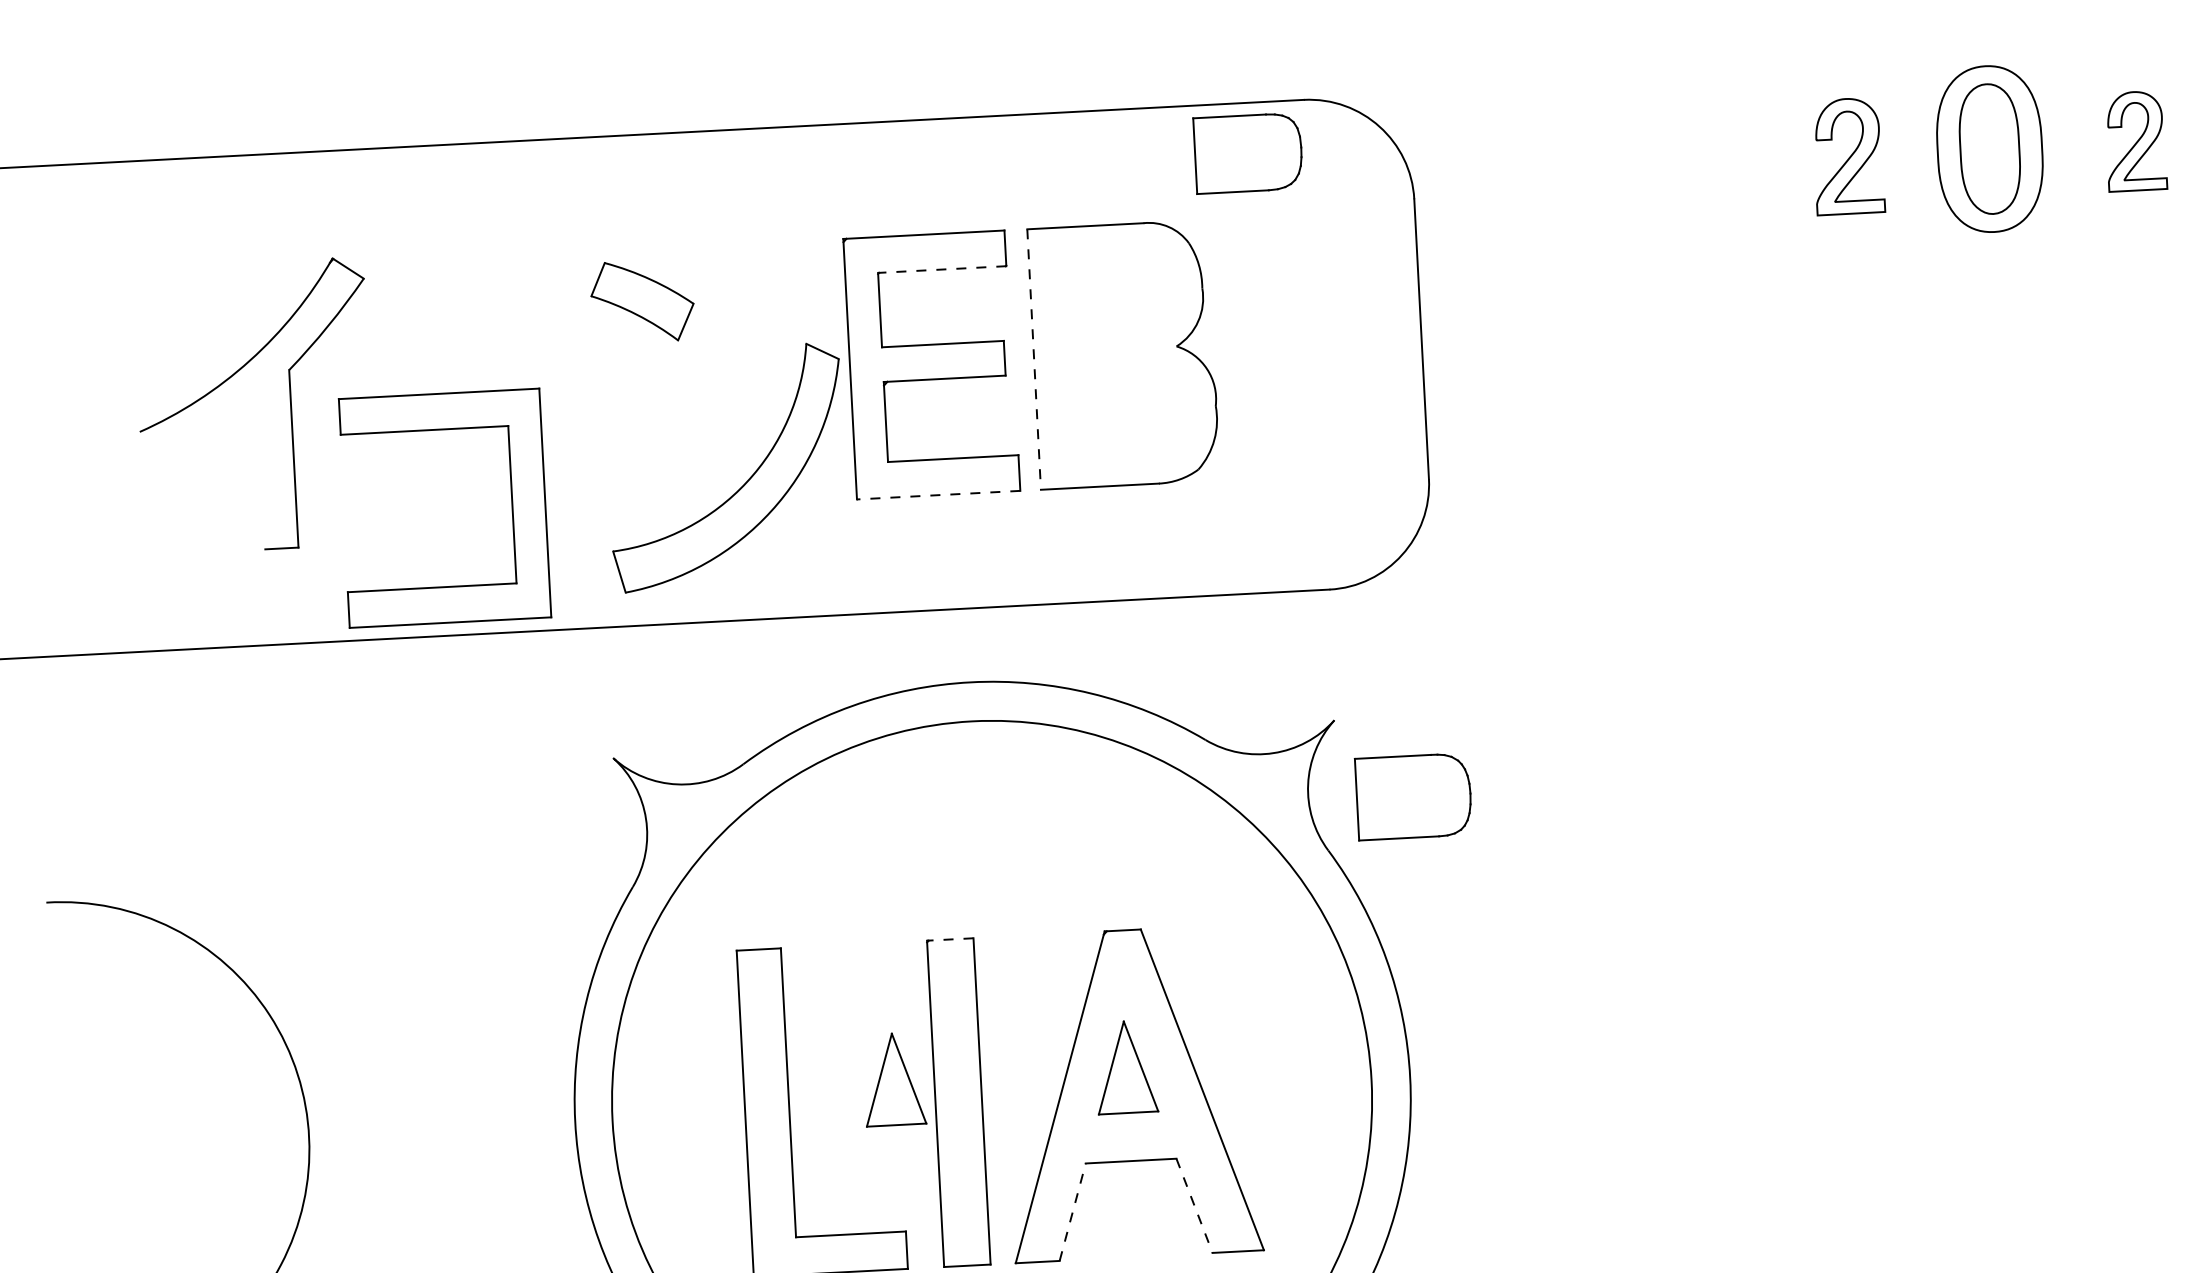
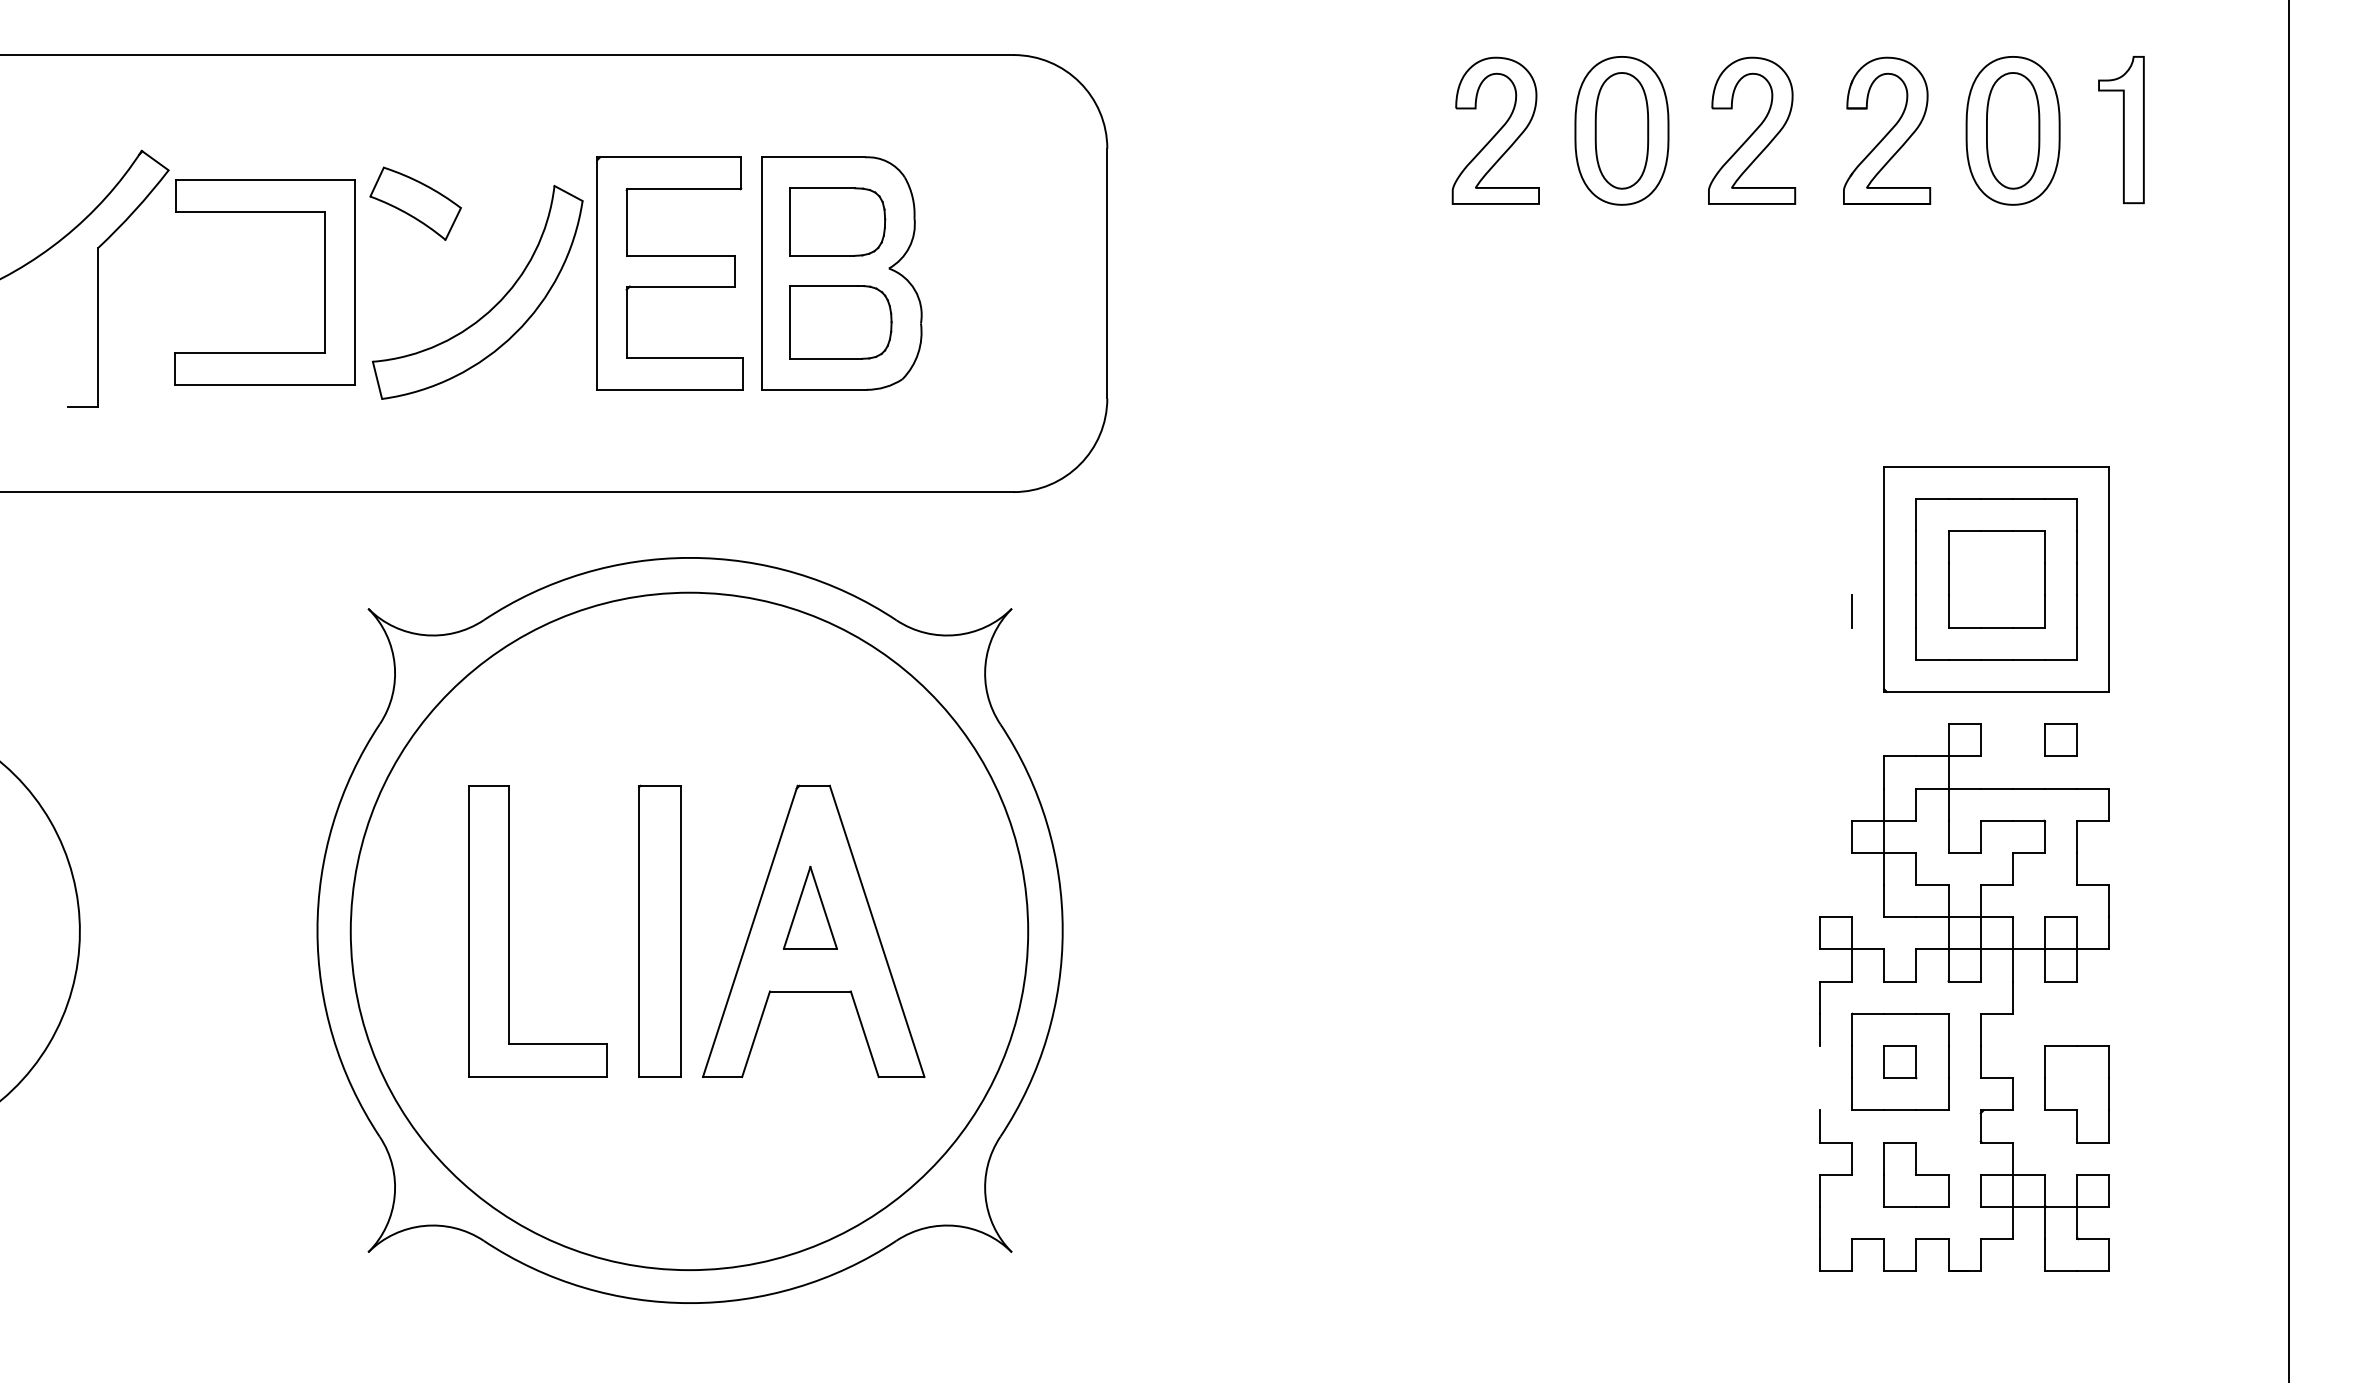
part: (2136, 141) -> (1752, 130), size x1.67
part: (1248, 152) -> (837, 221), moved
part: (1848, 156) -> (1495, 130), size x1.43
line: (941, 269) -> (683, 189), dashed -> solid
line: (1034, 360) -> (761, 274), dashed -> solid
part: (745, 482) -> (493, 306), moved
line: (938, 494) -> (670, 389), dashed -> solid
part: (511, 504) -> (324, 282), moved
part: (1413, 796) -> (840, 322), moved
line: (949, 939) -> (659, 785), dashed -> solid
part: (894, 1079) -> (603, 907), removed
line: (1194, 1206) -> (864, 1034), dashed -> solid
line: (1073, 1212) -> (756, 1034), dashed -> solid

